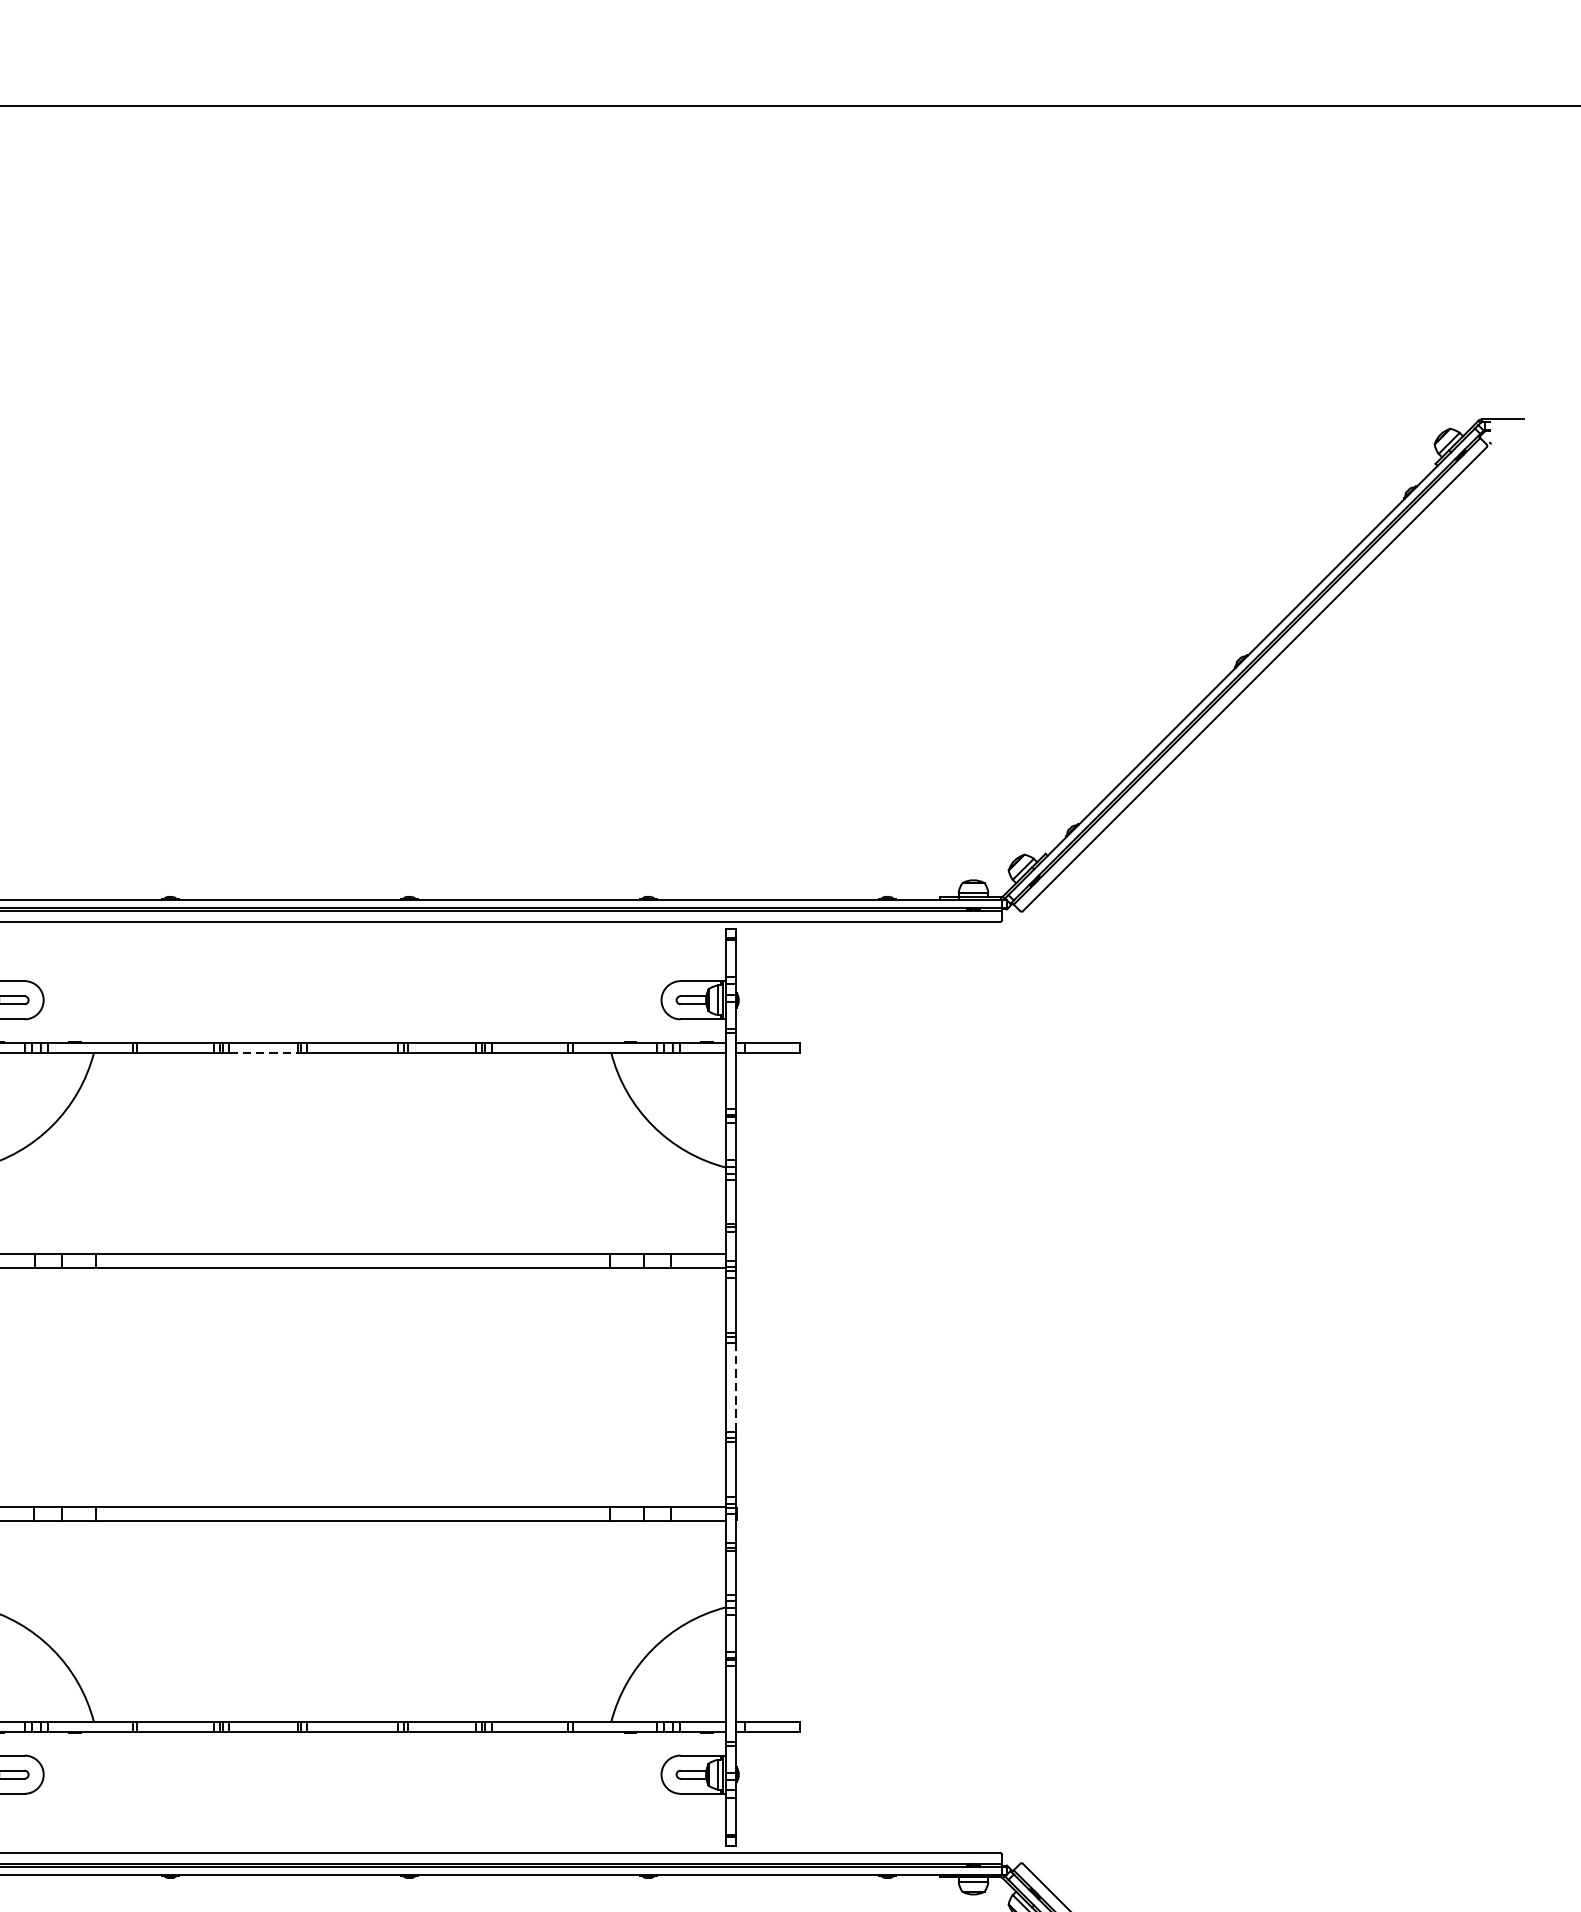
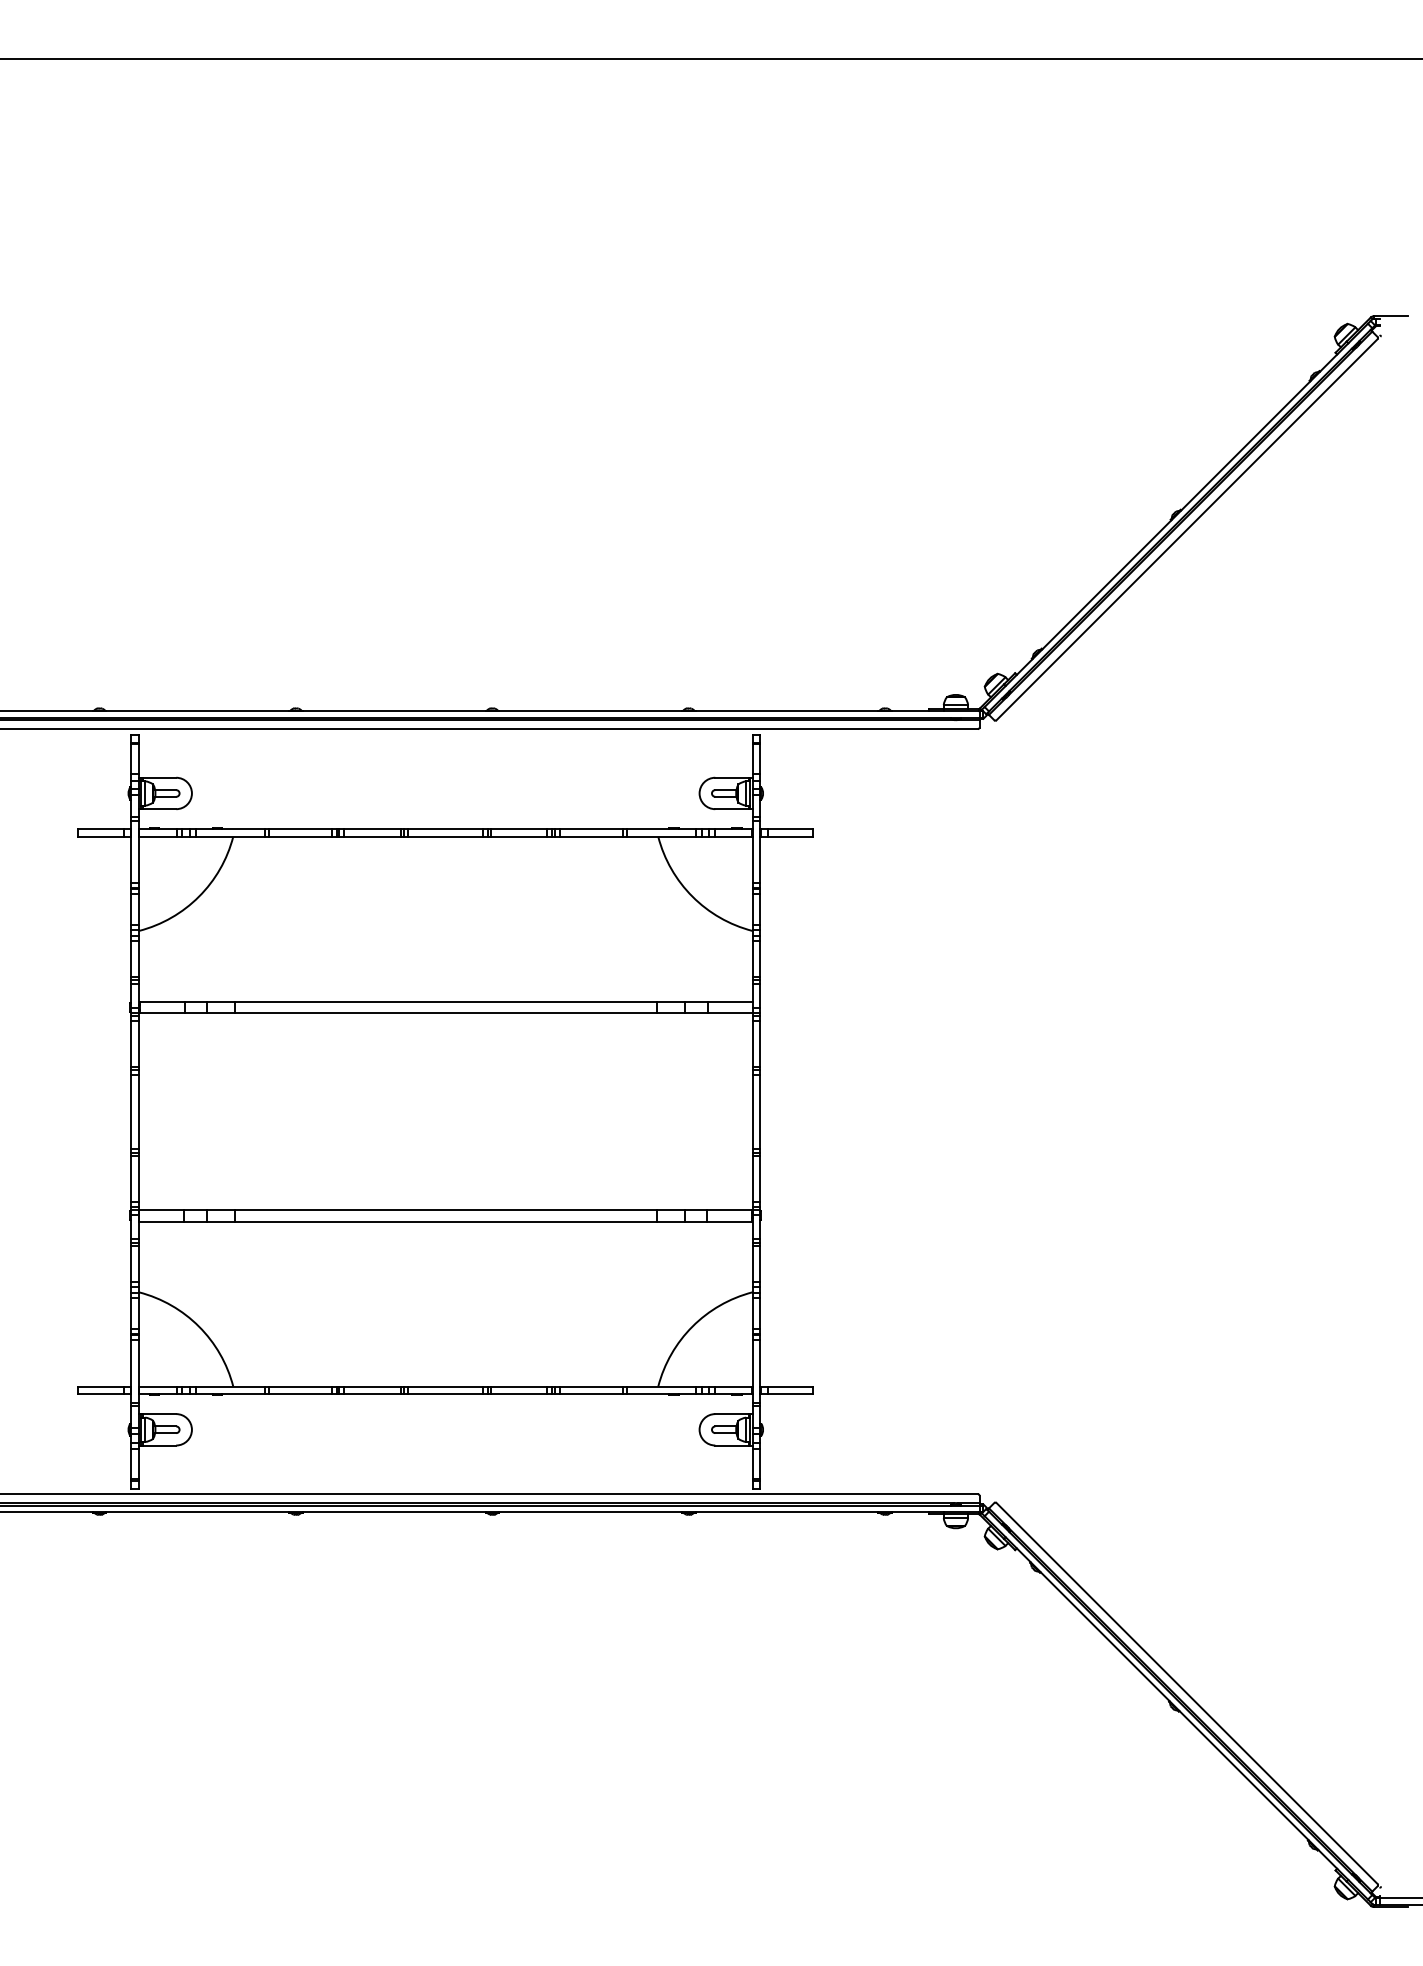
line: (264, 1052) -> (373, 836), dashed -> solid
line: (735, 1387) -> (760, 1111), dashed -> solid

